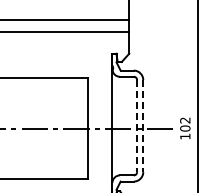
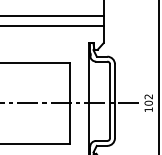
line: (137, 126) -> (110, 101), dashed -> solid
line: (143, 126) -> (115, 101), dashed -> solid

